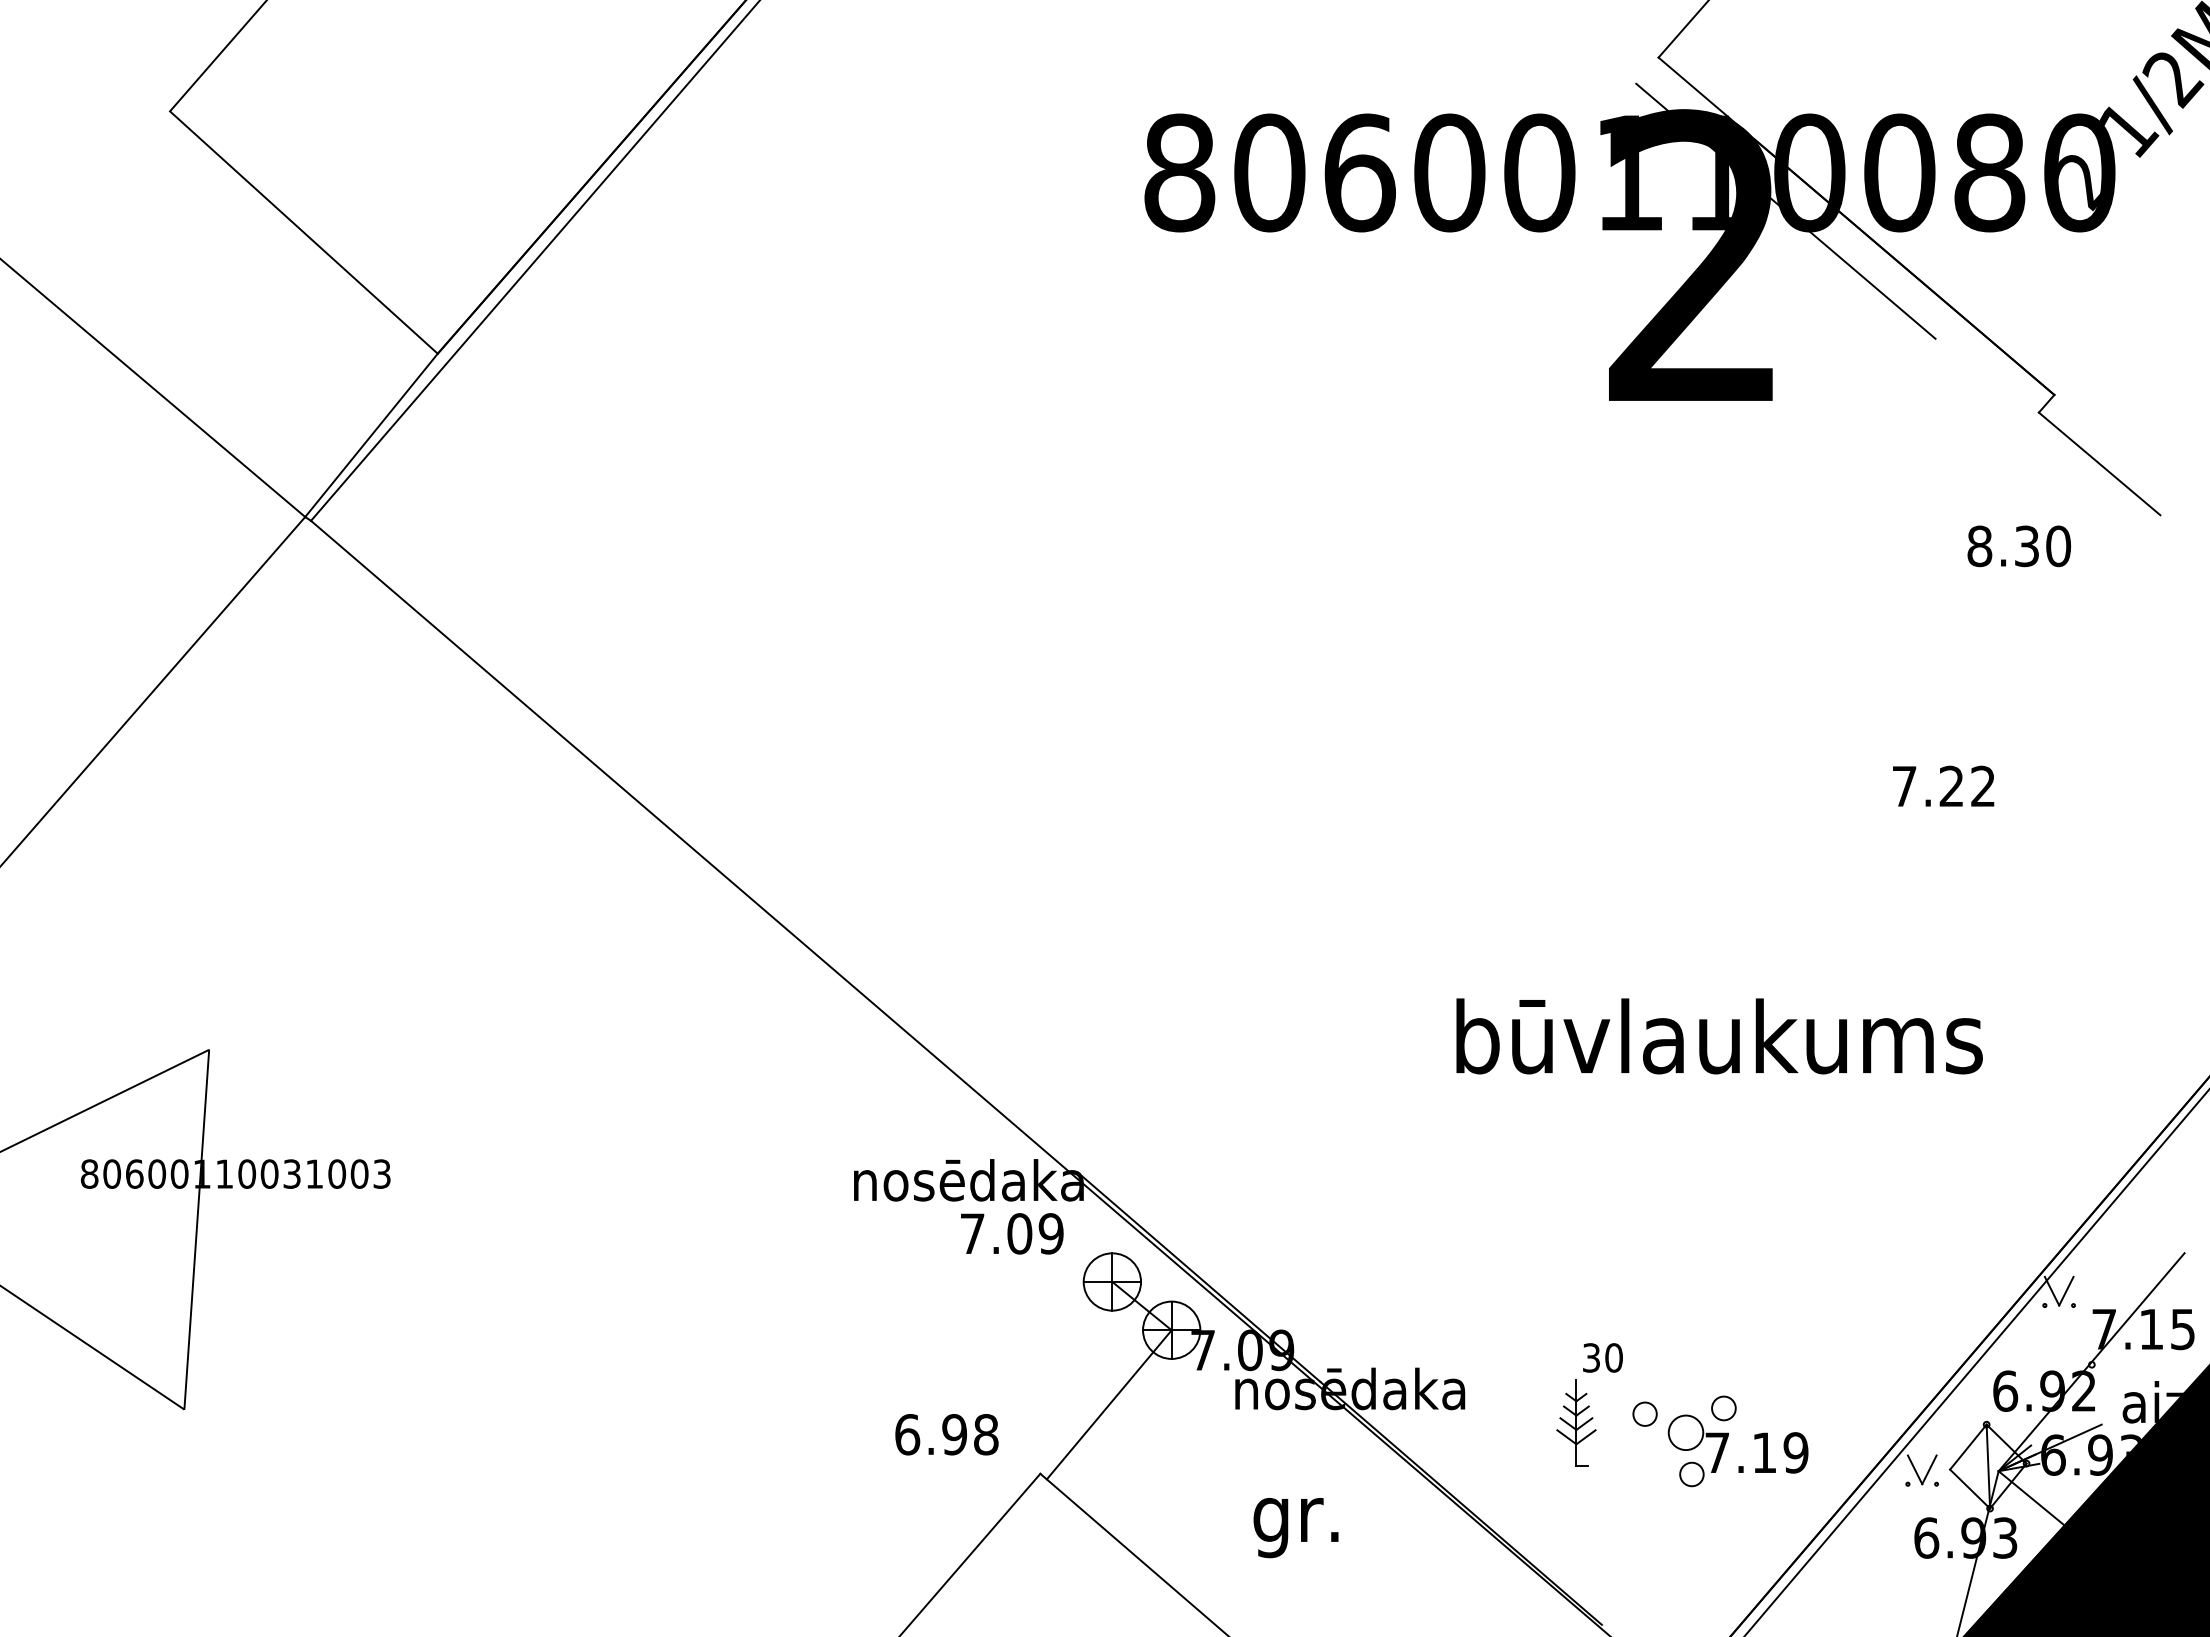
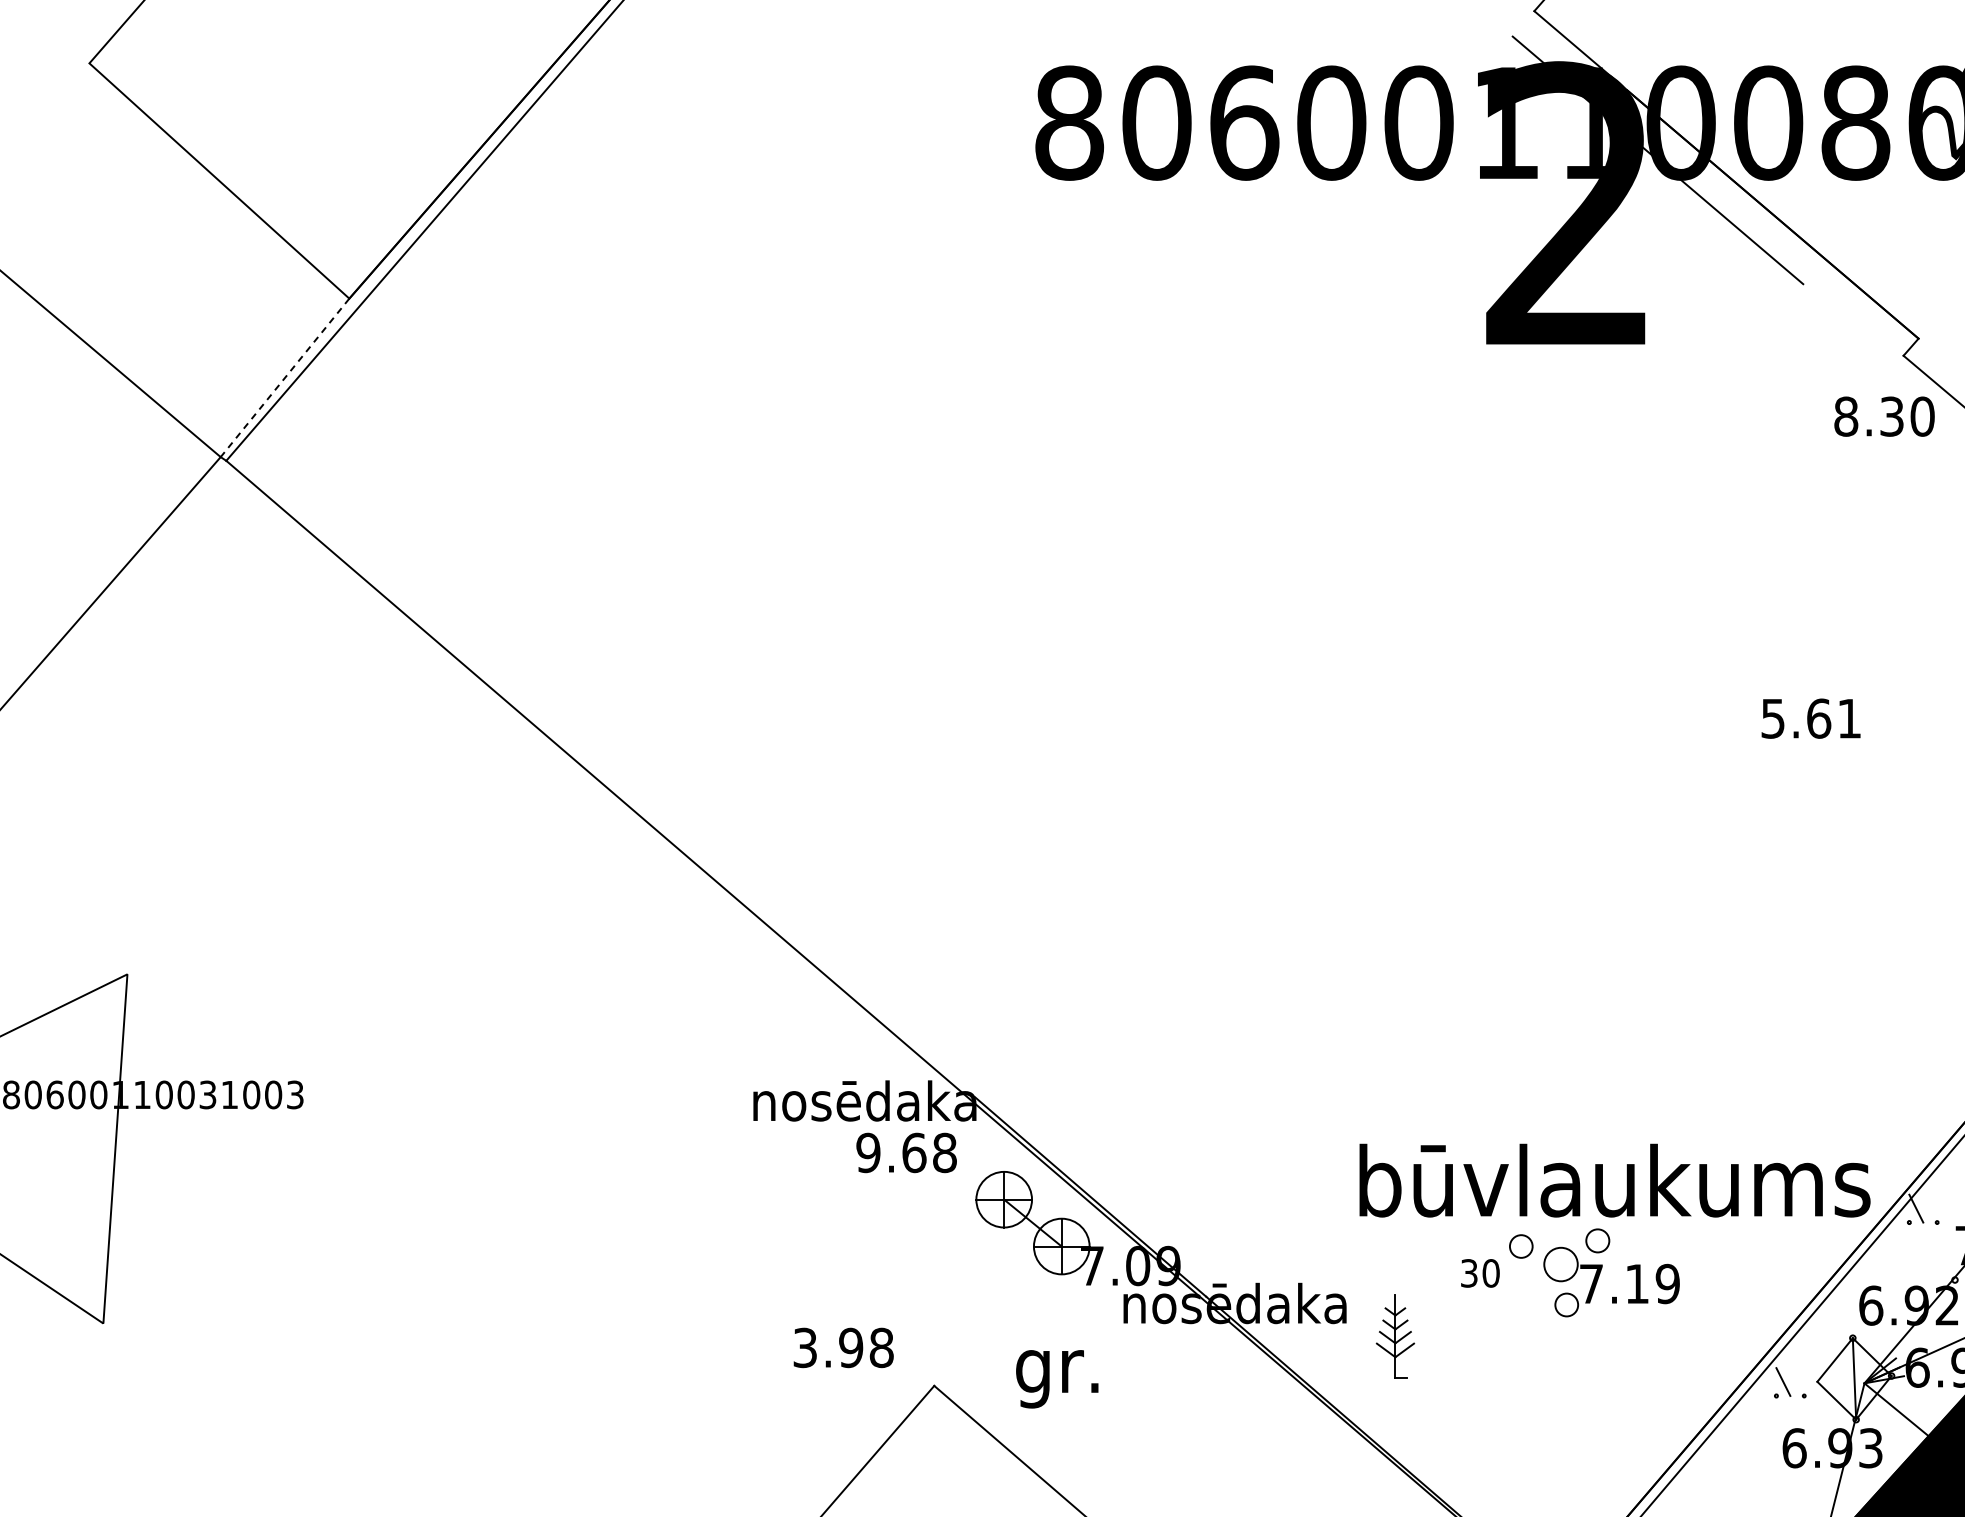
line: (371, 435) -> (285, 377), solid -> dashed
text: (2018, 546) -> (1883, 416), moved
text: (1943, 786) -> (1810, 718), 7.22 -> 5.61
text: (1719, 1036) -> (1614, 1180), moved
text: (1011, 1233) -> (906, 1152), 7.09 -> 9.68
line: (2066, 1290) -> (1930, 1207), removed
line: (1108, 1404) -> (1000, 1318), removed
part: (1576, 1422) -> (1395, 1336), moved
text: (907, 1434) -> (805, 1347), 6.98 -> 3.98
part: (1720, 1441) -> (1594, 1272), moved
line: (1929, 1469) -> (1797, 1381), removed
text: (1295, 1528) -> (1056, 1379), moved

